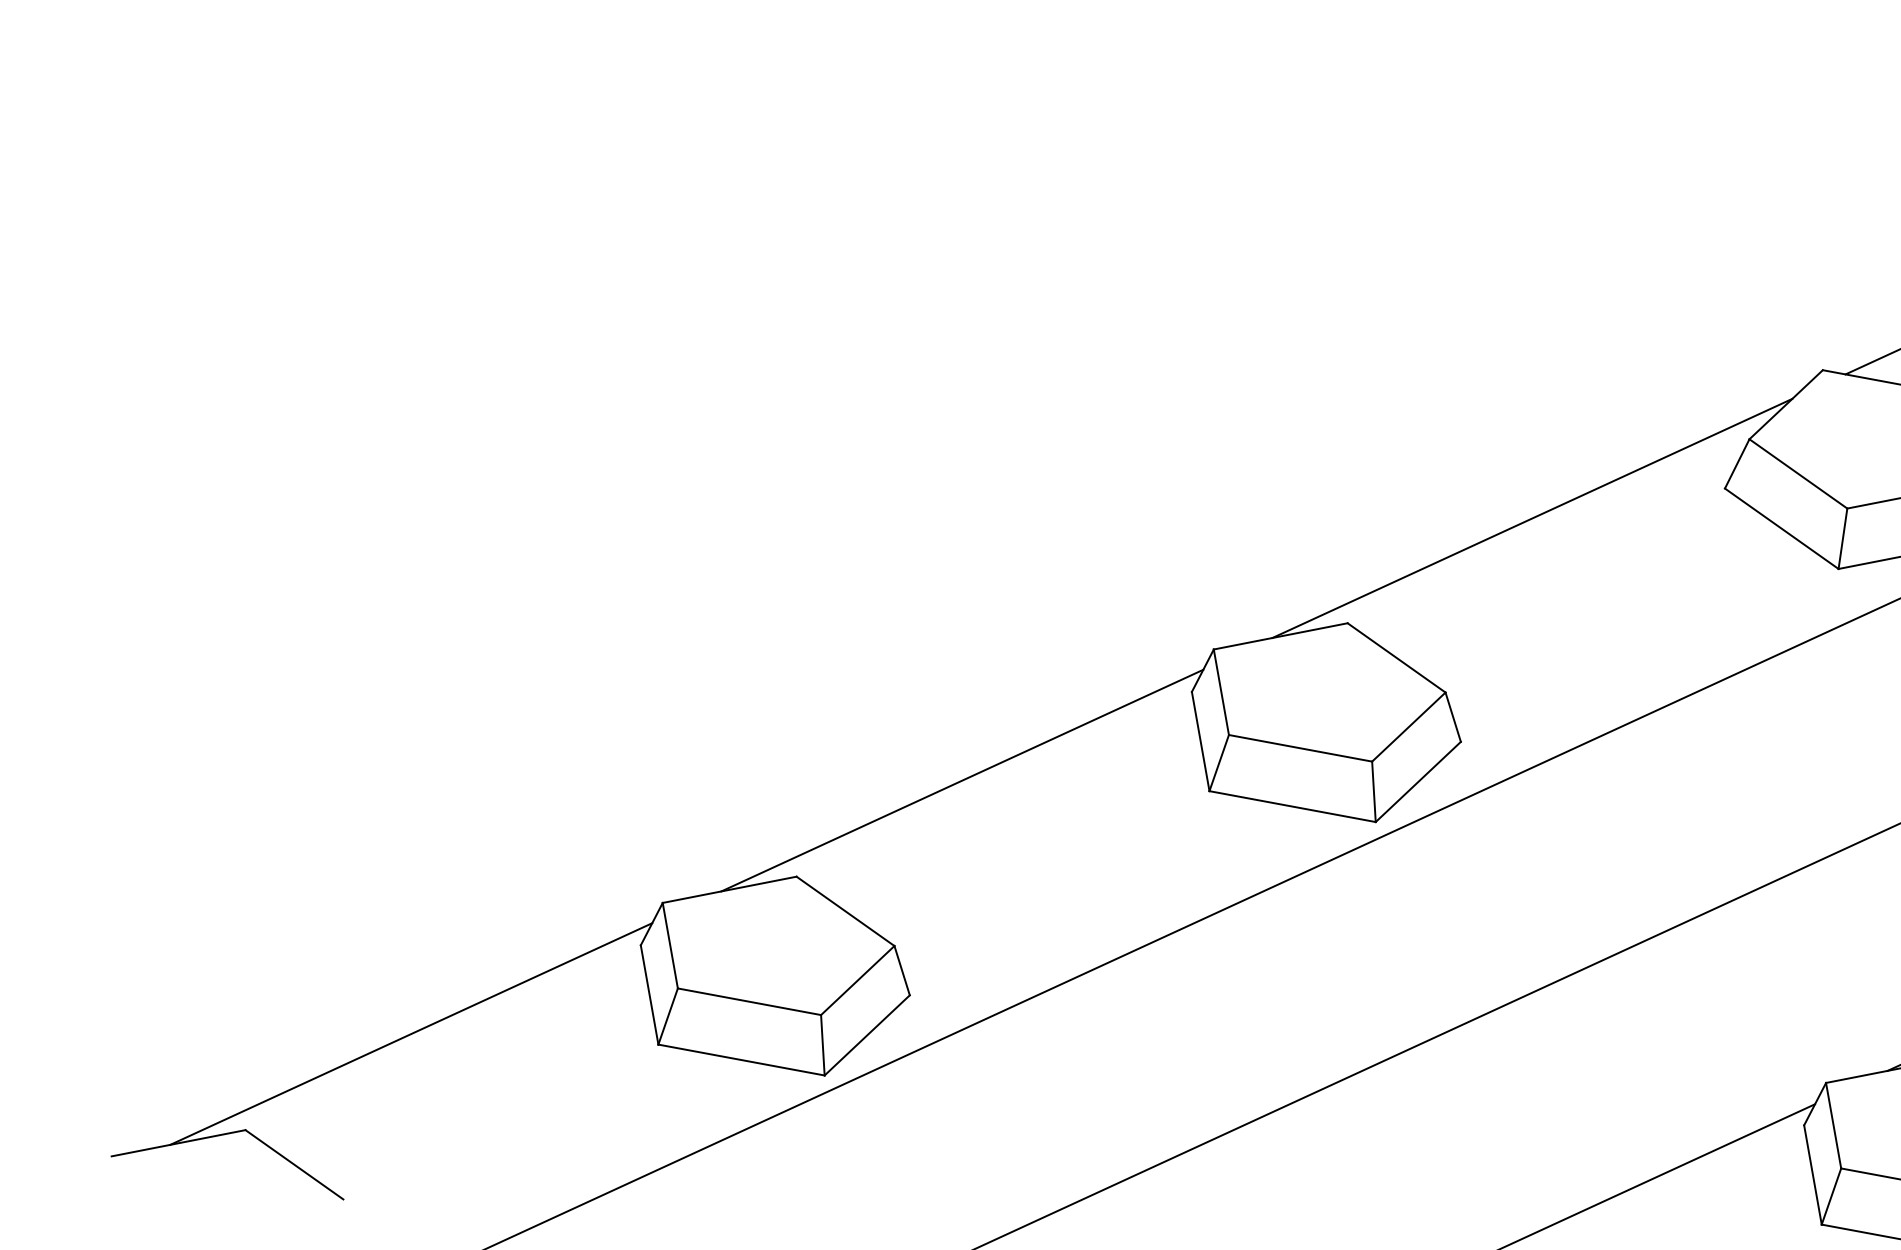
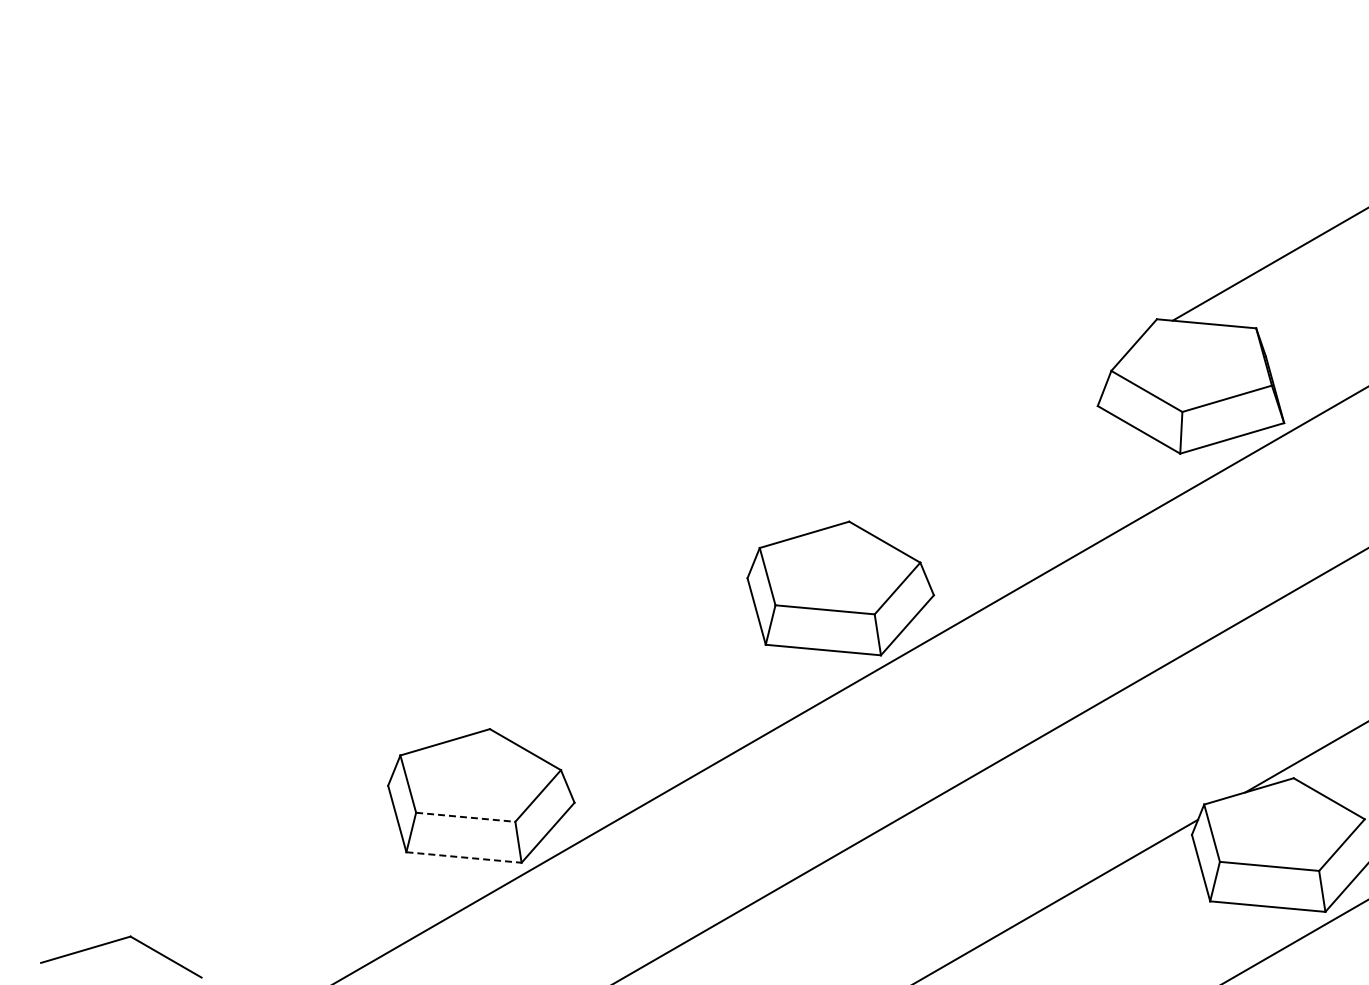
line: (1532, 518) -> (968, 438), removed
line: (962, 779) -> (596, 652), removed
line: (749, 1002) -> (465, 817), solid -> dashed
line: (411, 1033) -> (237, 860), removed
line: (742, 1060) -> (464, 857), solid -> dashed

